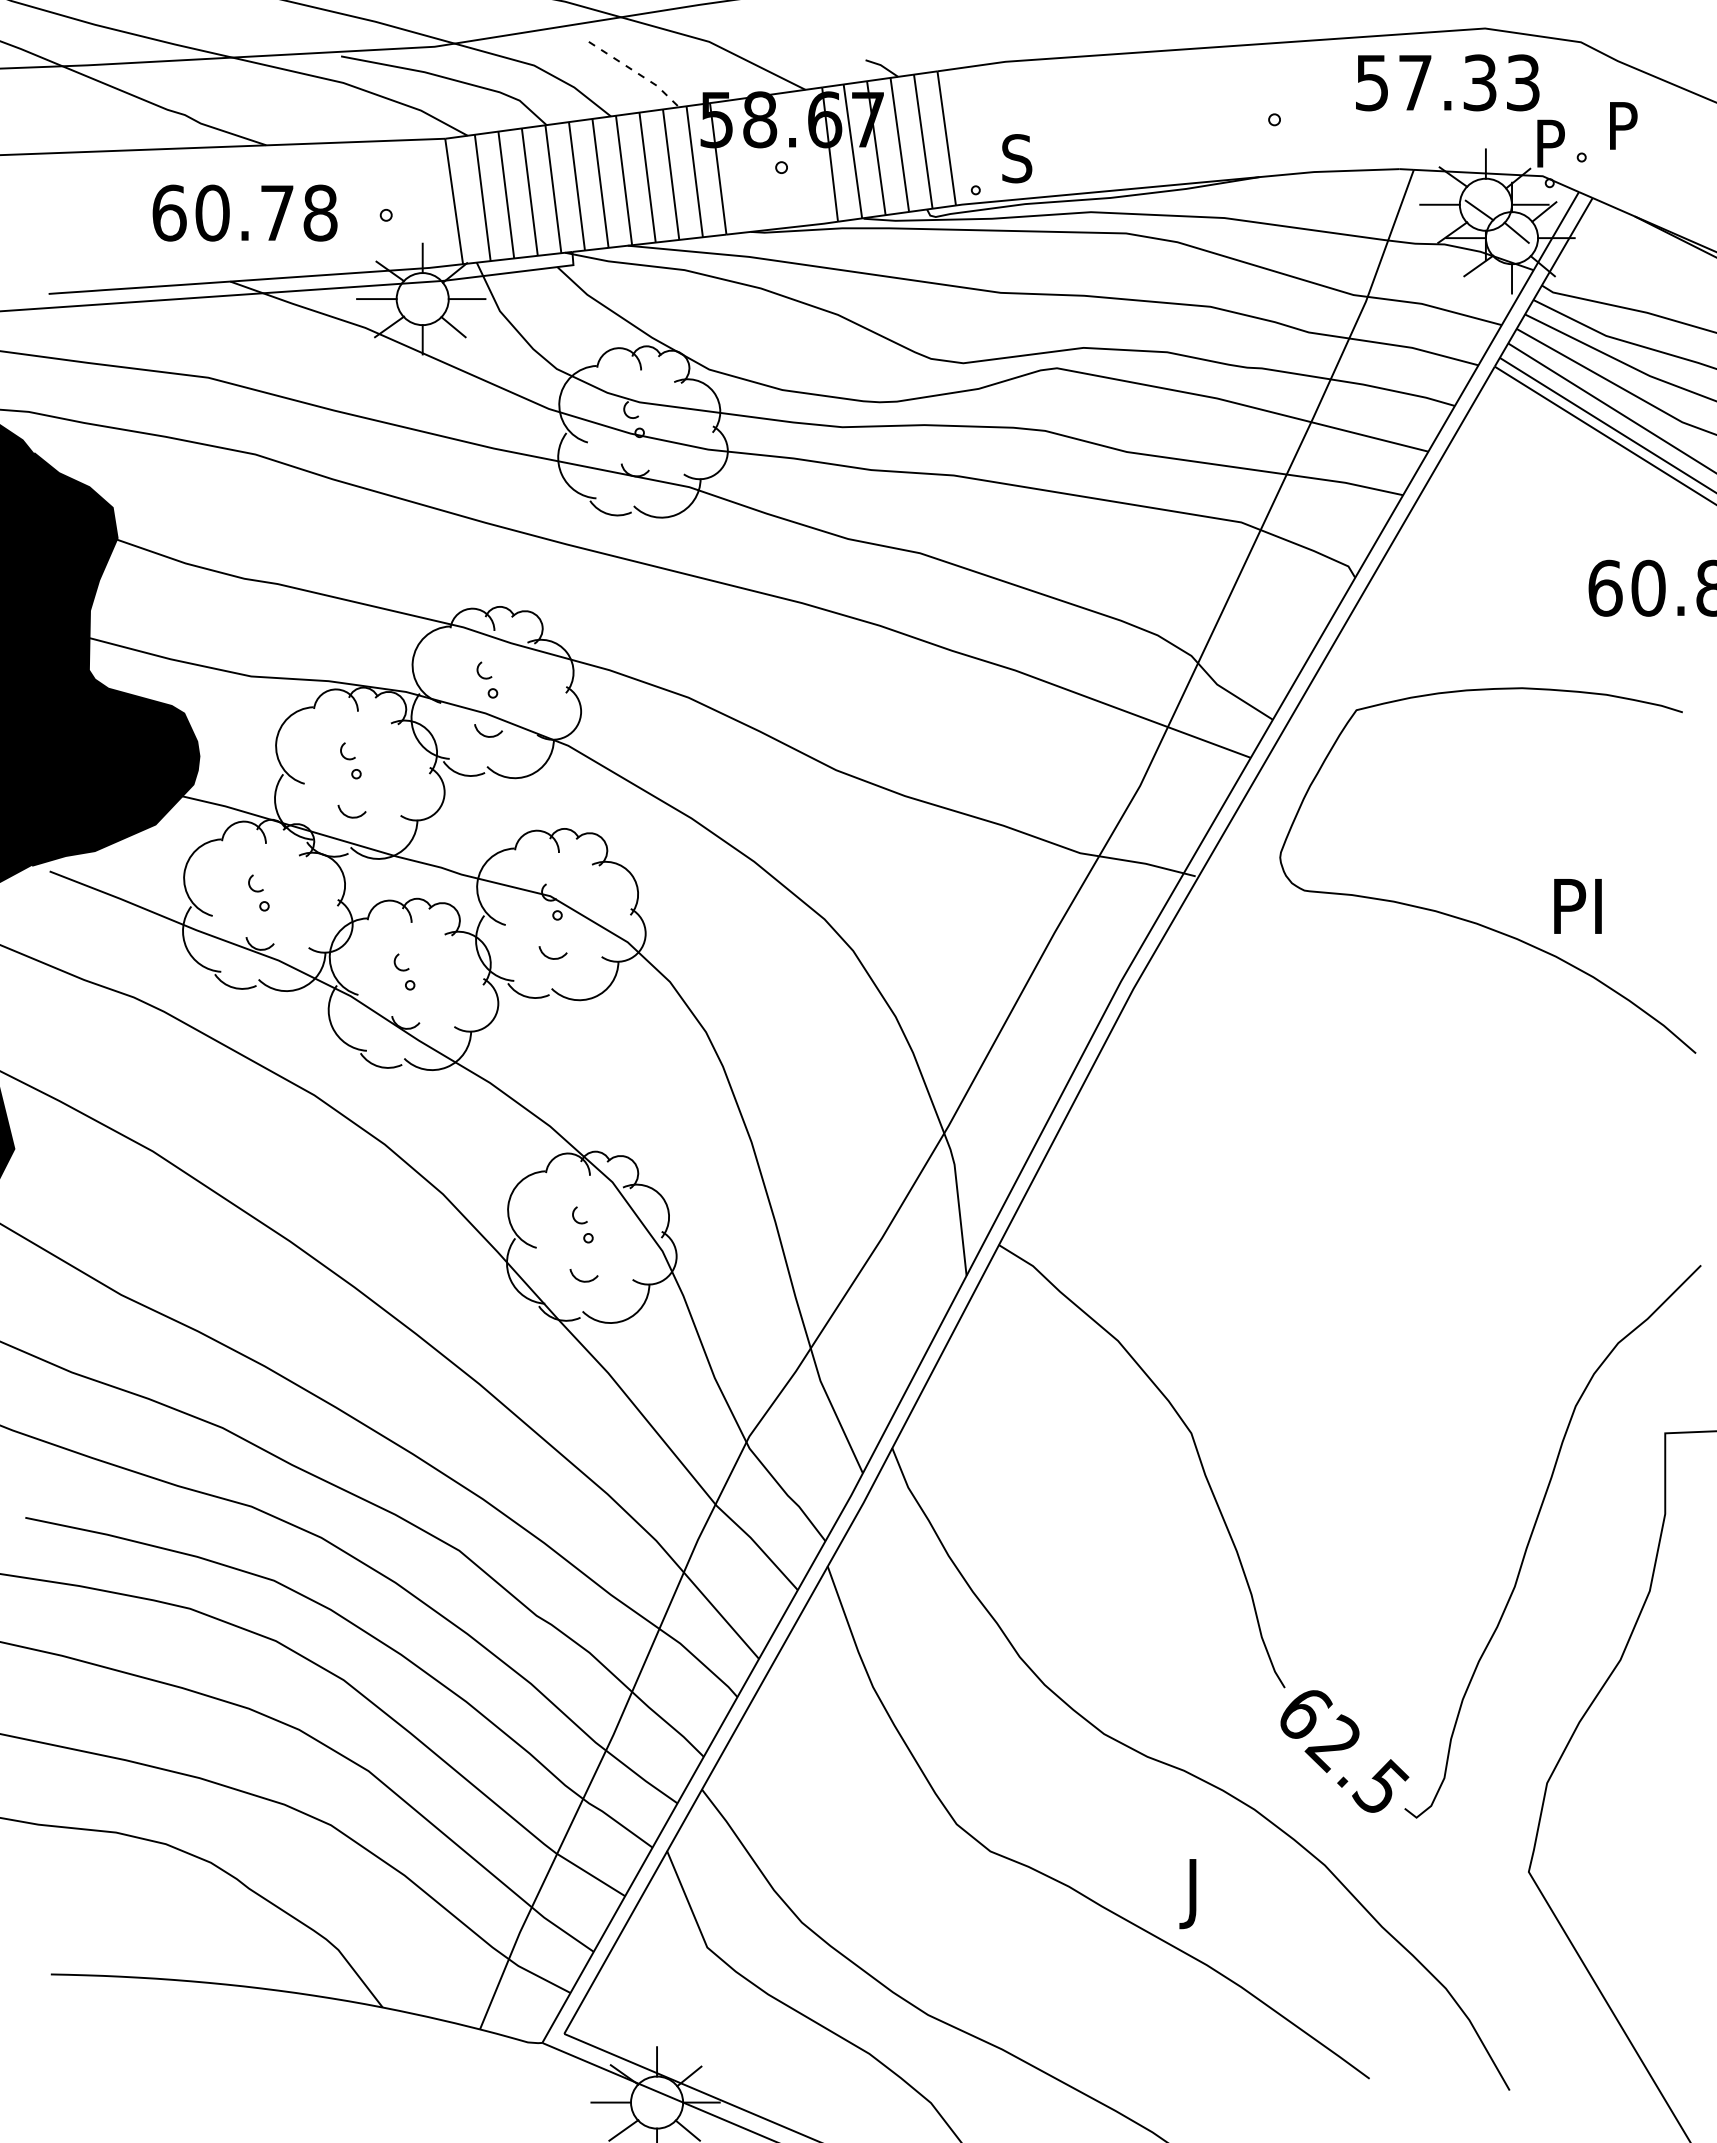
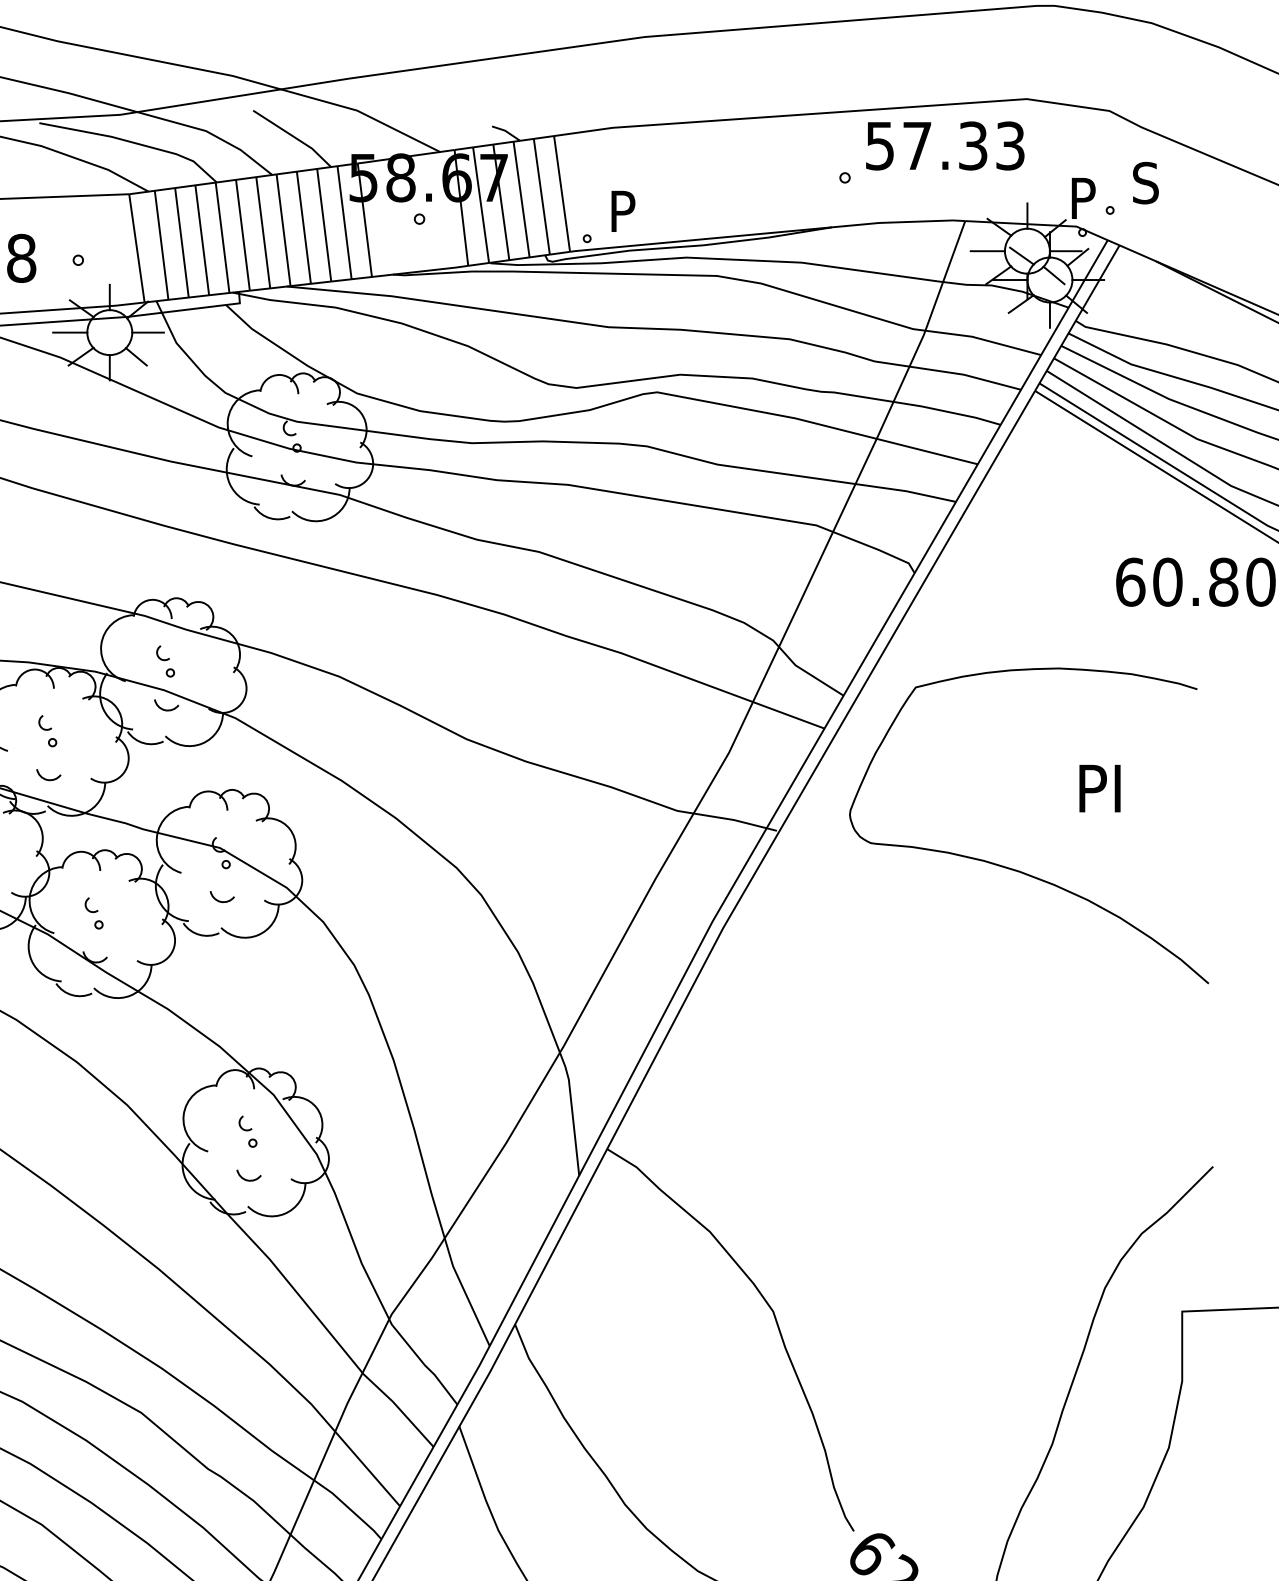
line: (636, 72) -> (294, 137), dashed -> solid
text: (1447, 82) -> (945, 145), moved
text: (1623, 125) -> (1146, 182), P -> S
text: (1017, 158) -> (623, 211), S -> P
text: (1577, 906) -> (1099, 788), moved

